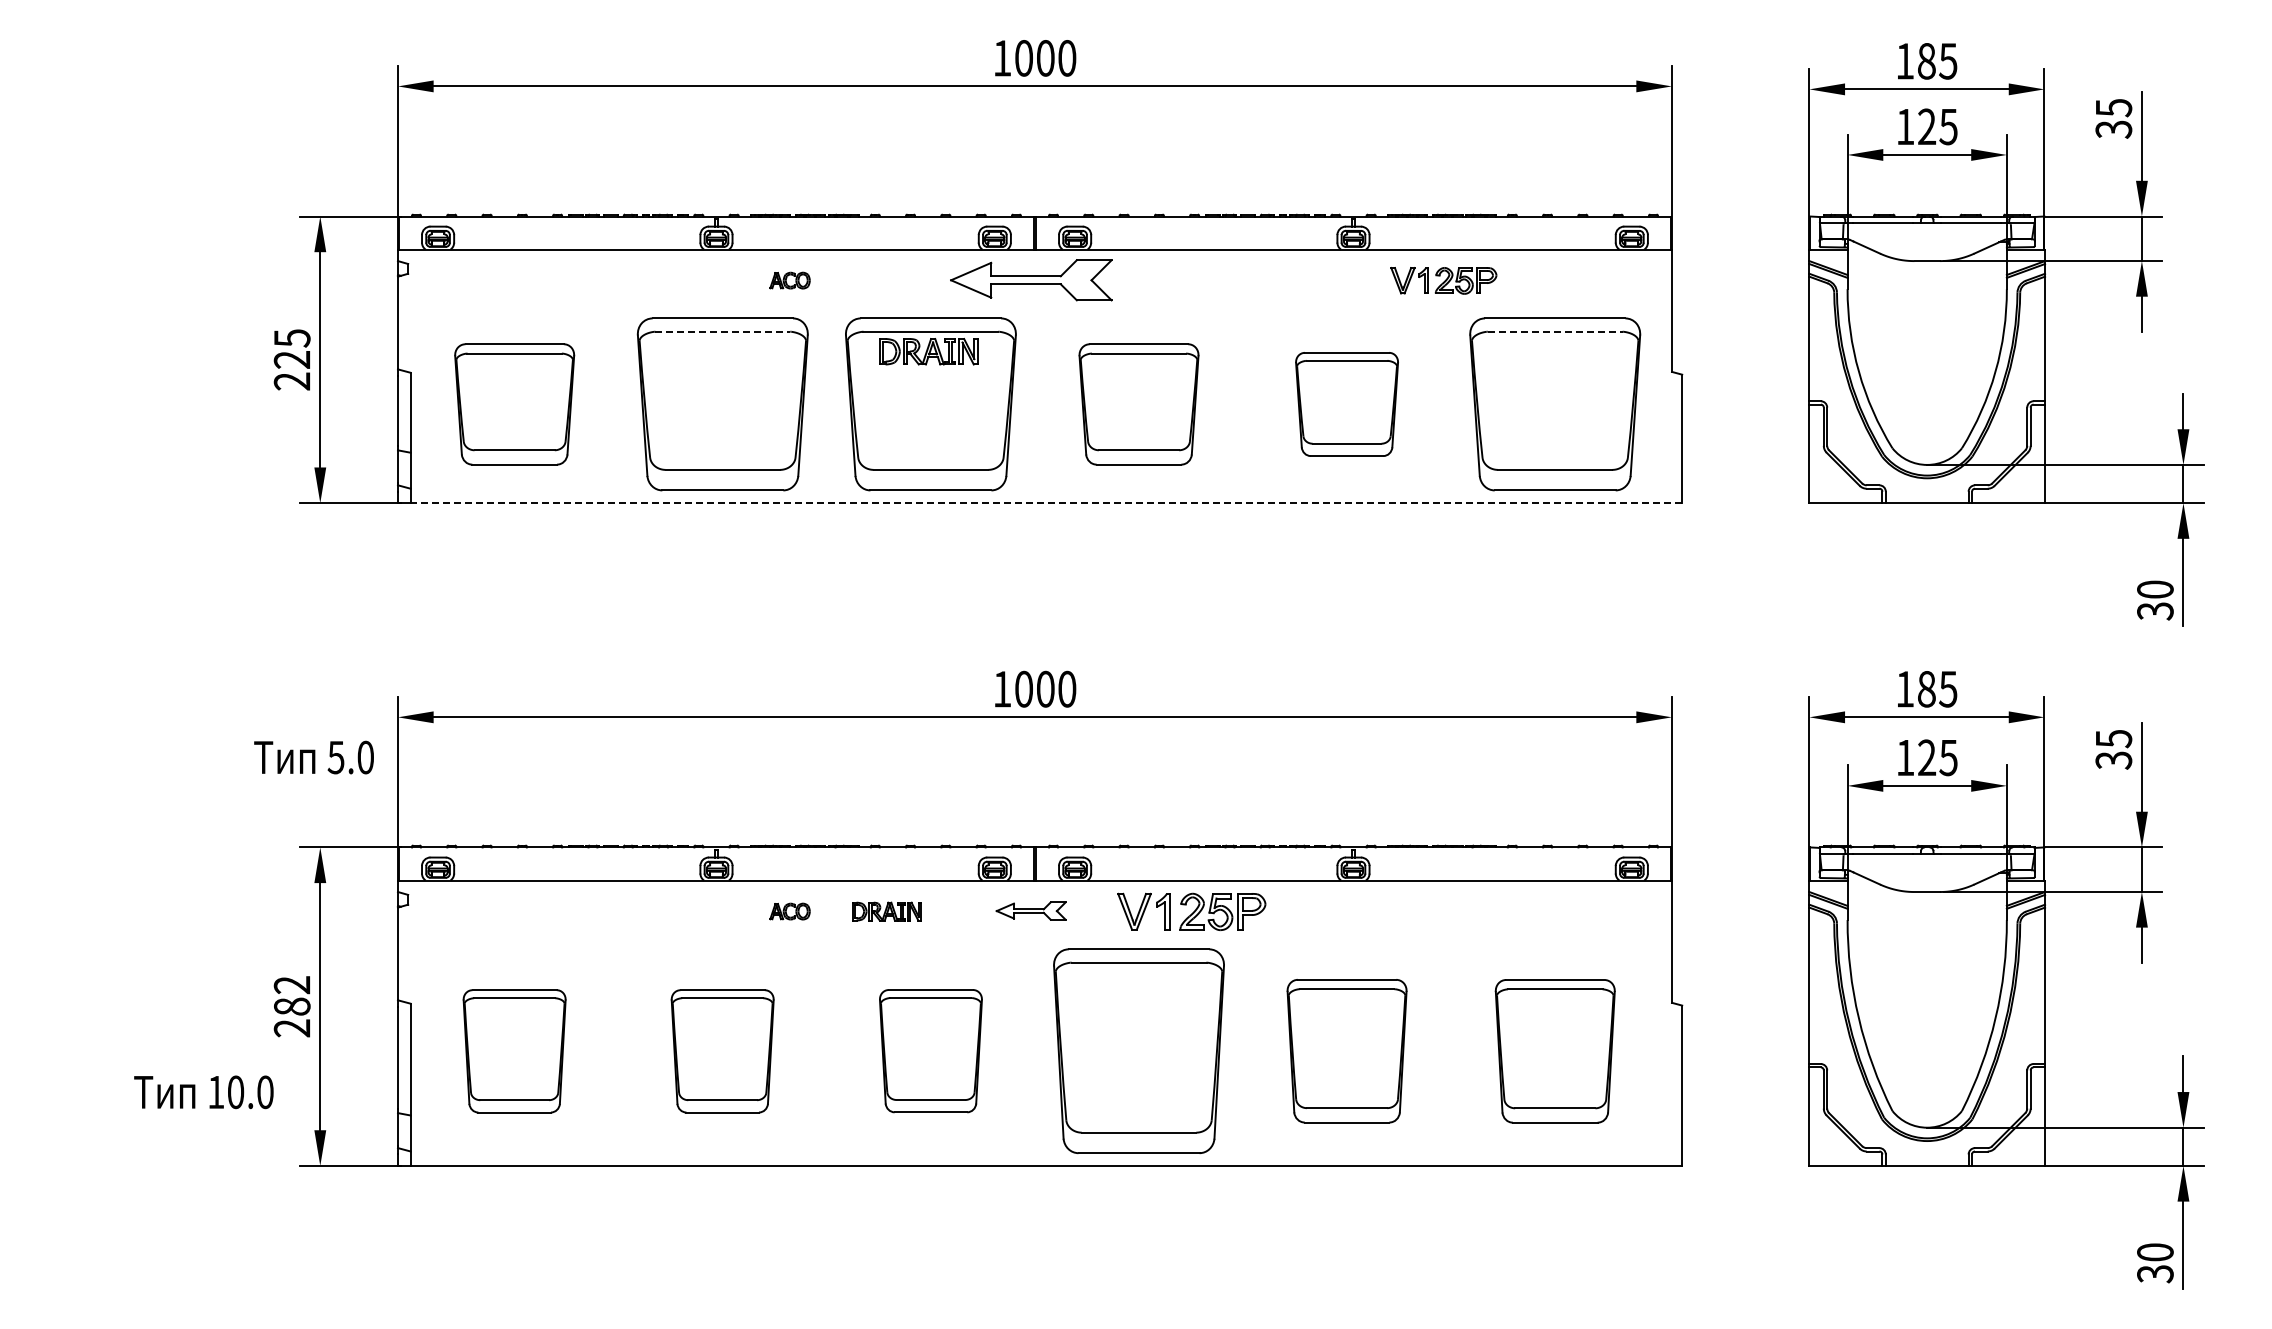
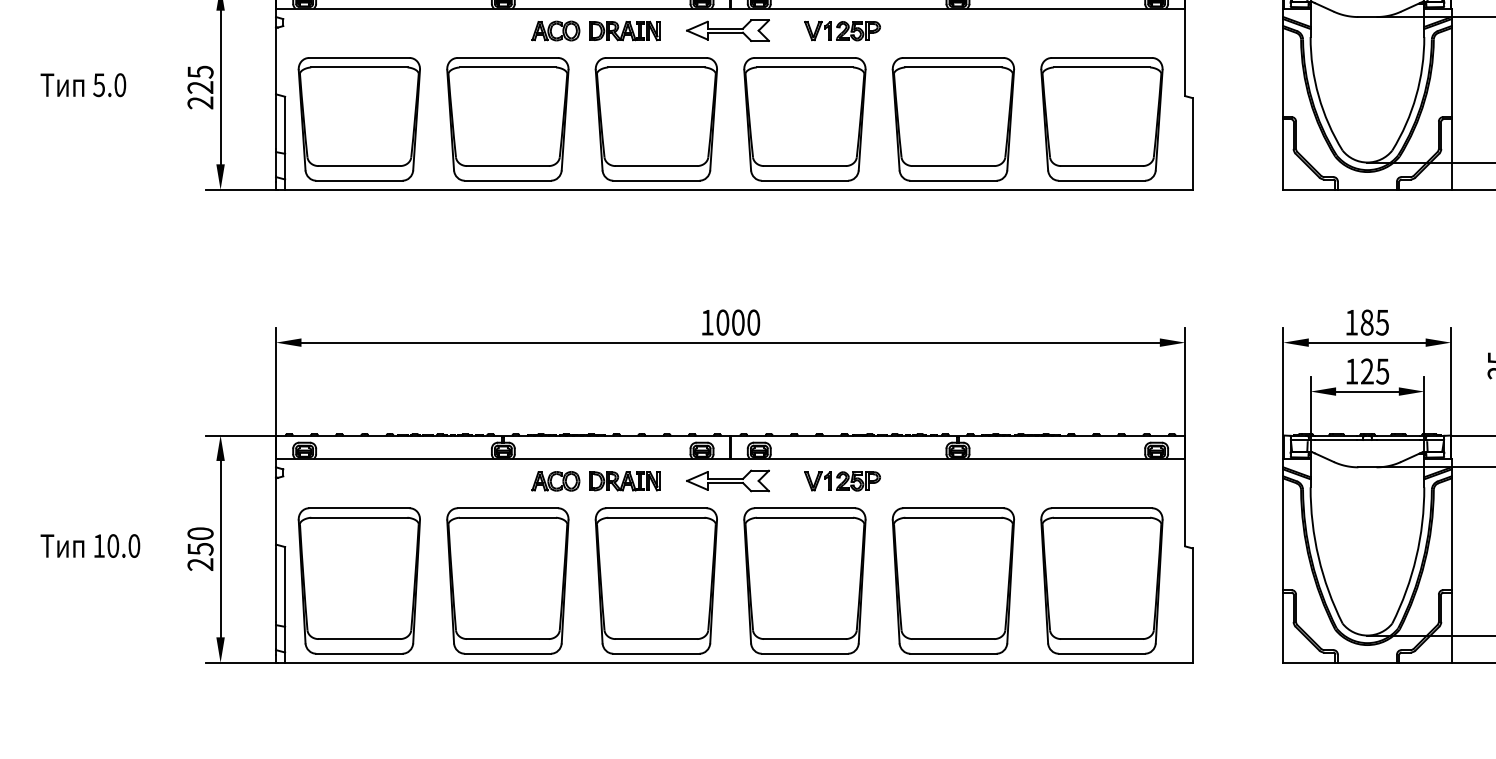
part: (1030, 279) -> (727, 30), size x0.71
part: (789, 280) -> (555, 30), size x1.67
part: (1443, 280) -> (842, 30), moved
line: (723, 331) -> (508, 67), dashed -> solid
line: (1555, 331) -> (1102, 67), dashed -> solid
part: (928, 351) -> (624, 30), moved
part: (514, 404) -> (359, 119), size x1.43
part: (1138, 404) -> (804, 119), size x1.43
part: (1346, 404) -> (952, 119), size x1.67
line: (1046, 503) -> (738, 190), dashed -> solid
text: (313, 757) -> (82, 85), moved
part: (1030, 910) -> (727, 480), size x1.67
part: (789, 911) -> (555, 481), size x1.67
part: (886, 911) -> (624, 481), size x1.43
part: (1191, 911) -> (842, 481), size x0.71
text: (291, 996) -> (200, 541), 282 -> 250
part: (930, 1050) -> (656, 580), size x1.67
part: (1346, 1050) -> (952, 580), size x1.43
part: (514, 1051) -> (359, 581), size x1.67
part: (722, 1051) -> (507, 581), size x1.67
part: (1555, 1051) -> (1102, 581), size x1.43
text: (203, 1092) -> (90, 546), moved

